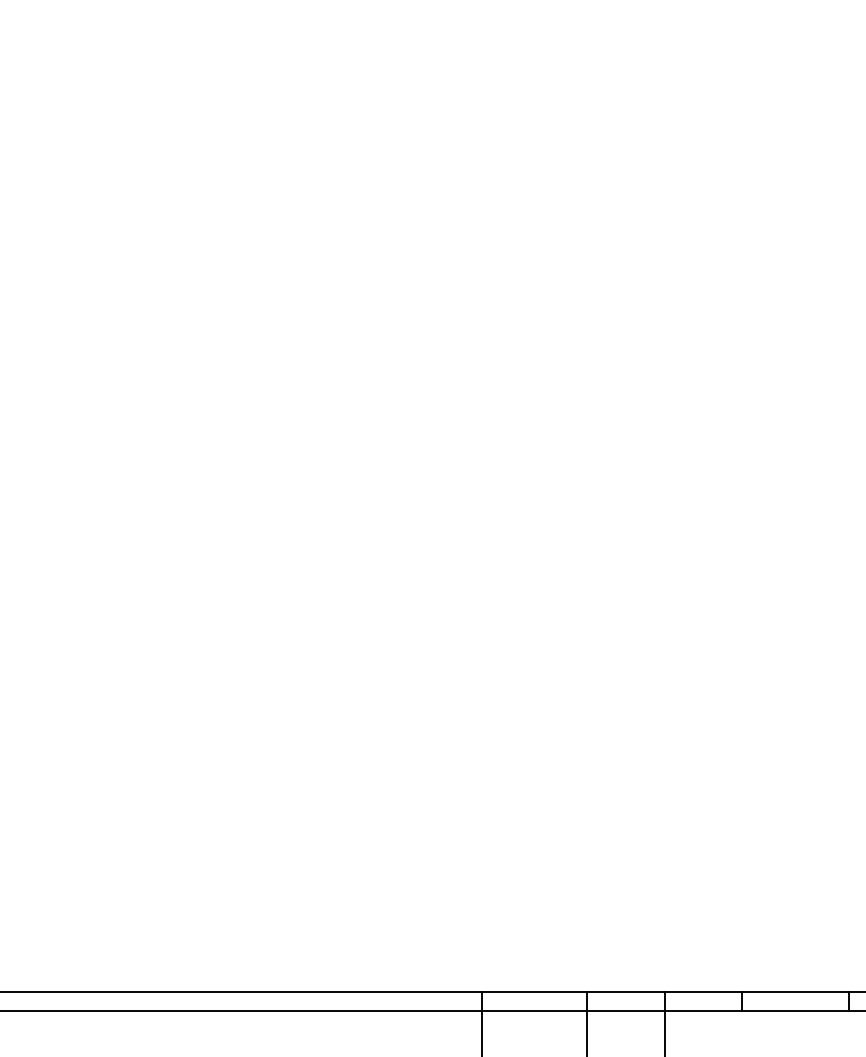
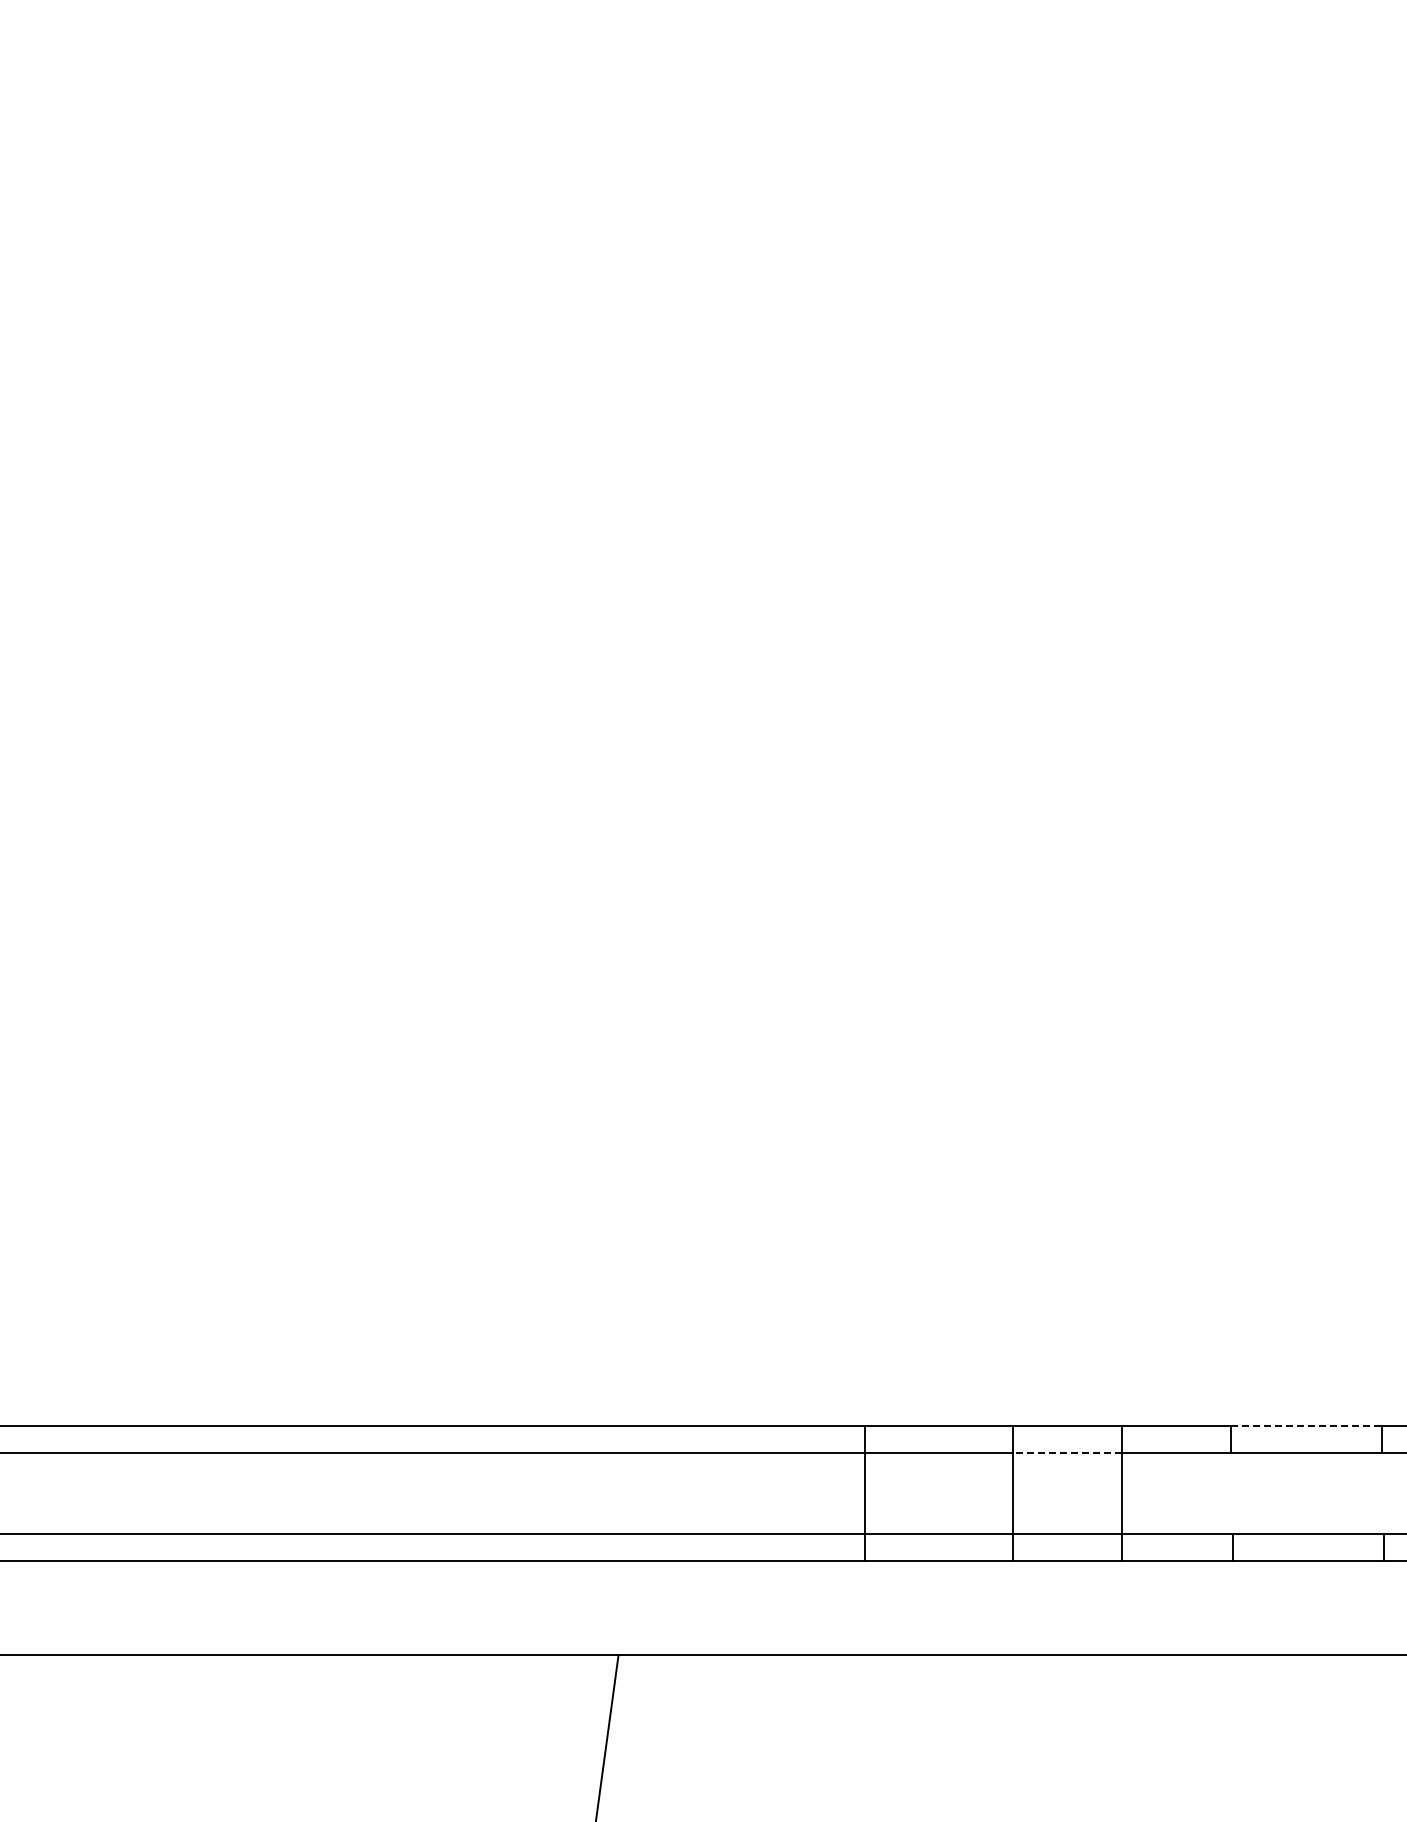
line: (795, 991) -> (1306, 1425), solid -> dashed
line: (625, 1011) -> (1067, 1452), solid -> dashed

